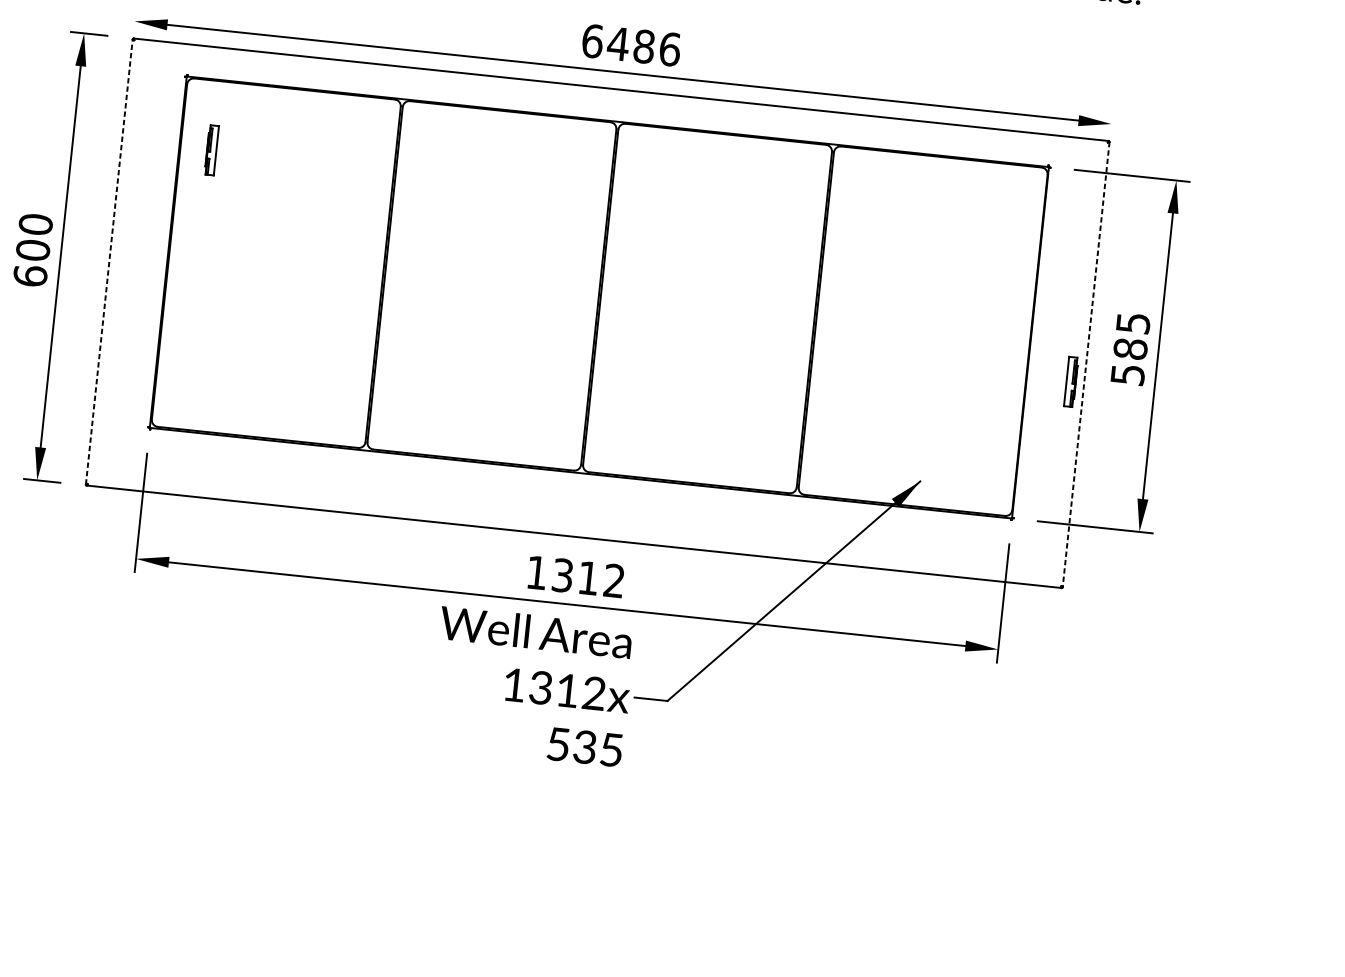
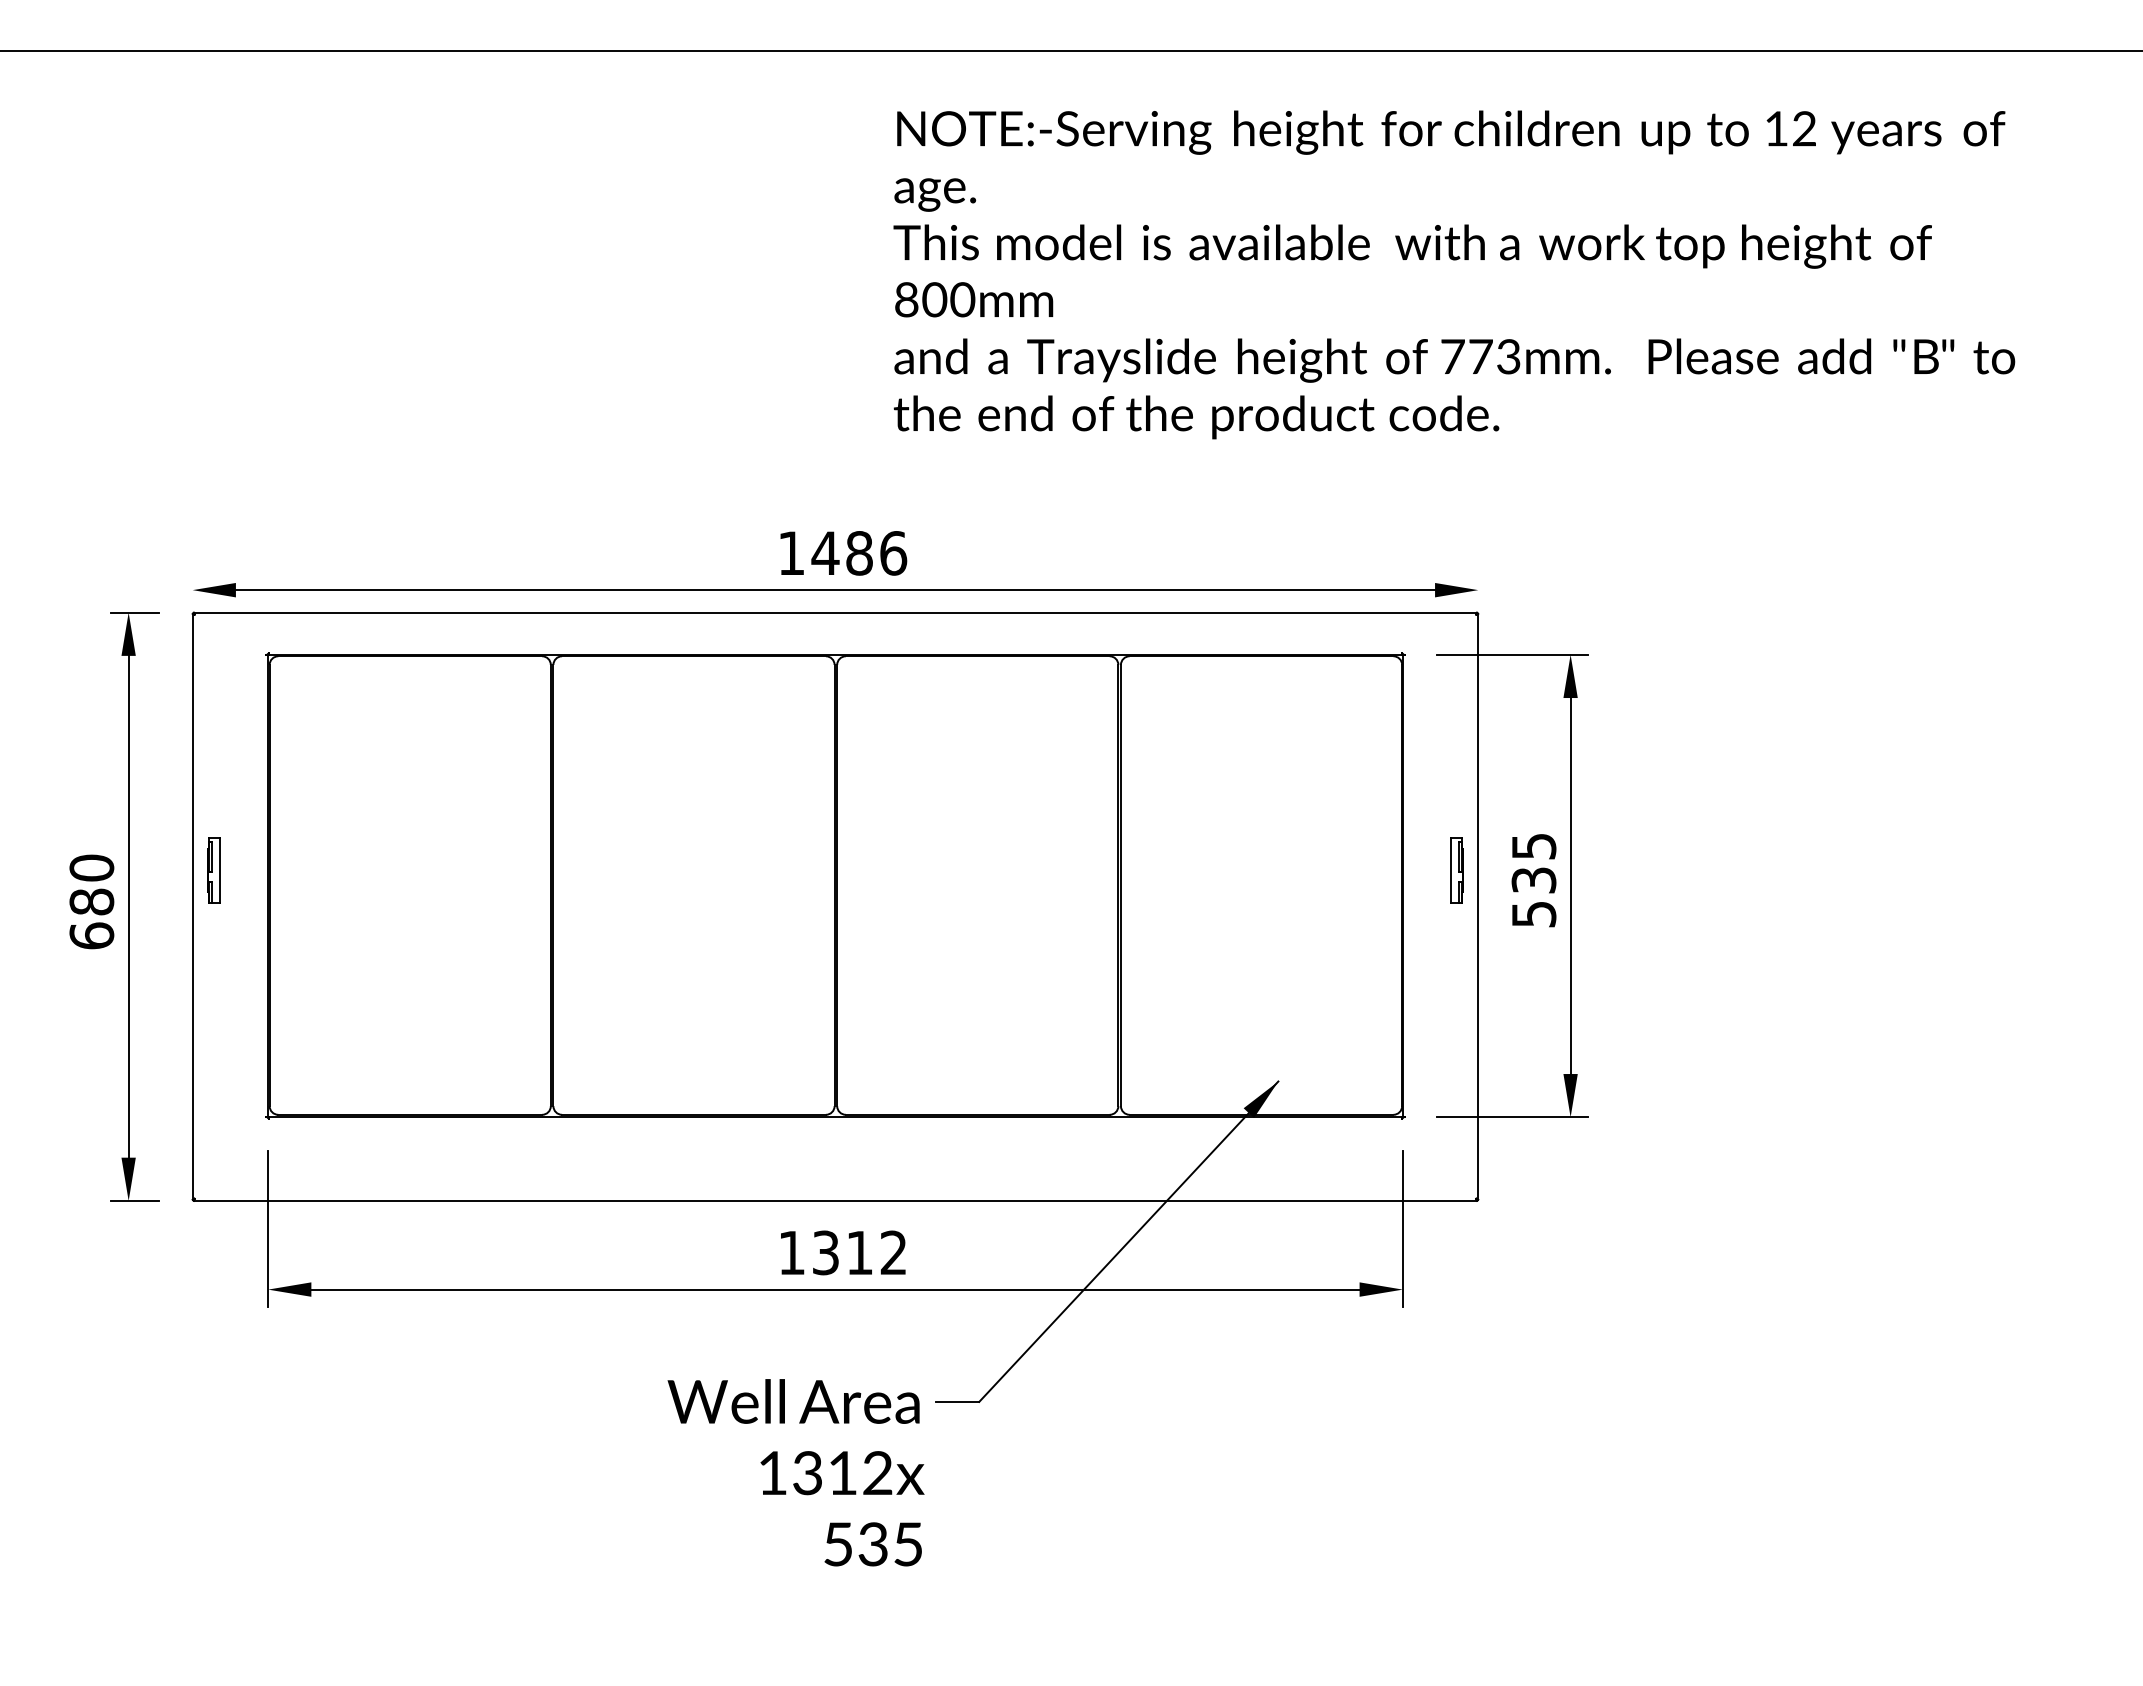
text: (592, 41) -> (791, 553), 6486 -> 1486
part: (211, 150) -> (213, 870), moved
text: (32, 249) -> (91, 901), 600 -> 680
line: (109, 261) -> (192, 906), dashed -> solid
text: (1130, 349) -> (1533, 880), 585 -> 535
line: (1086, 364) -> (1478, 906), dashed -> solid
part: (1070, 382) -> (1456, 870), moved
text: (531, 686) -> (795, 1472), moved

